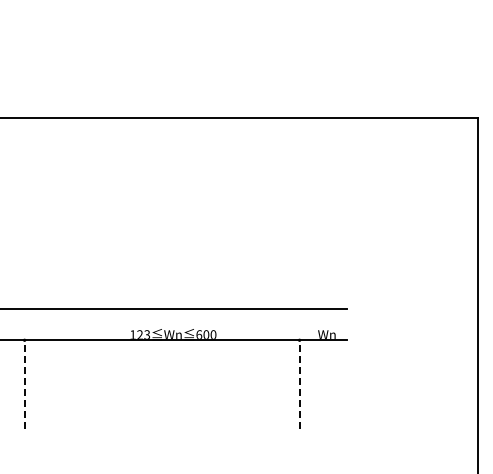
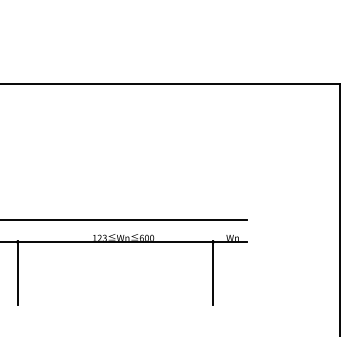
line: (24, 384) -> (17, 273), dashed -> solid
line: (299, 384) -> (213, 273), dashed -> solid

